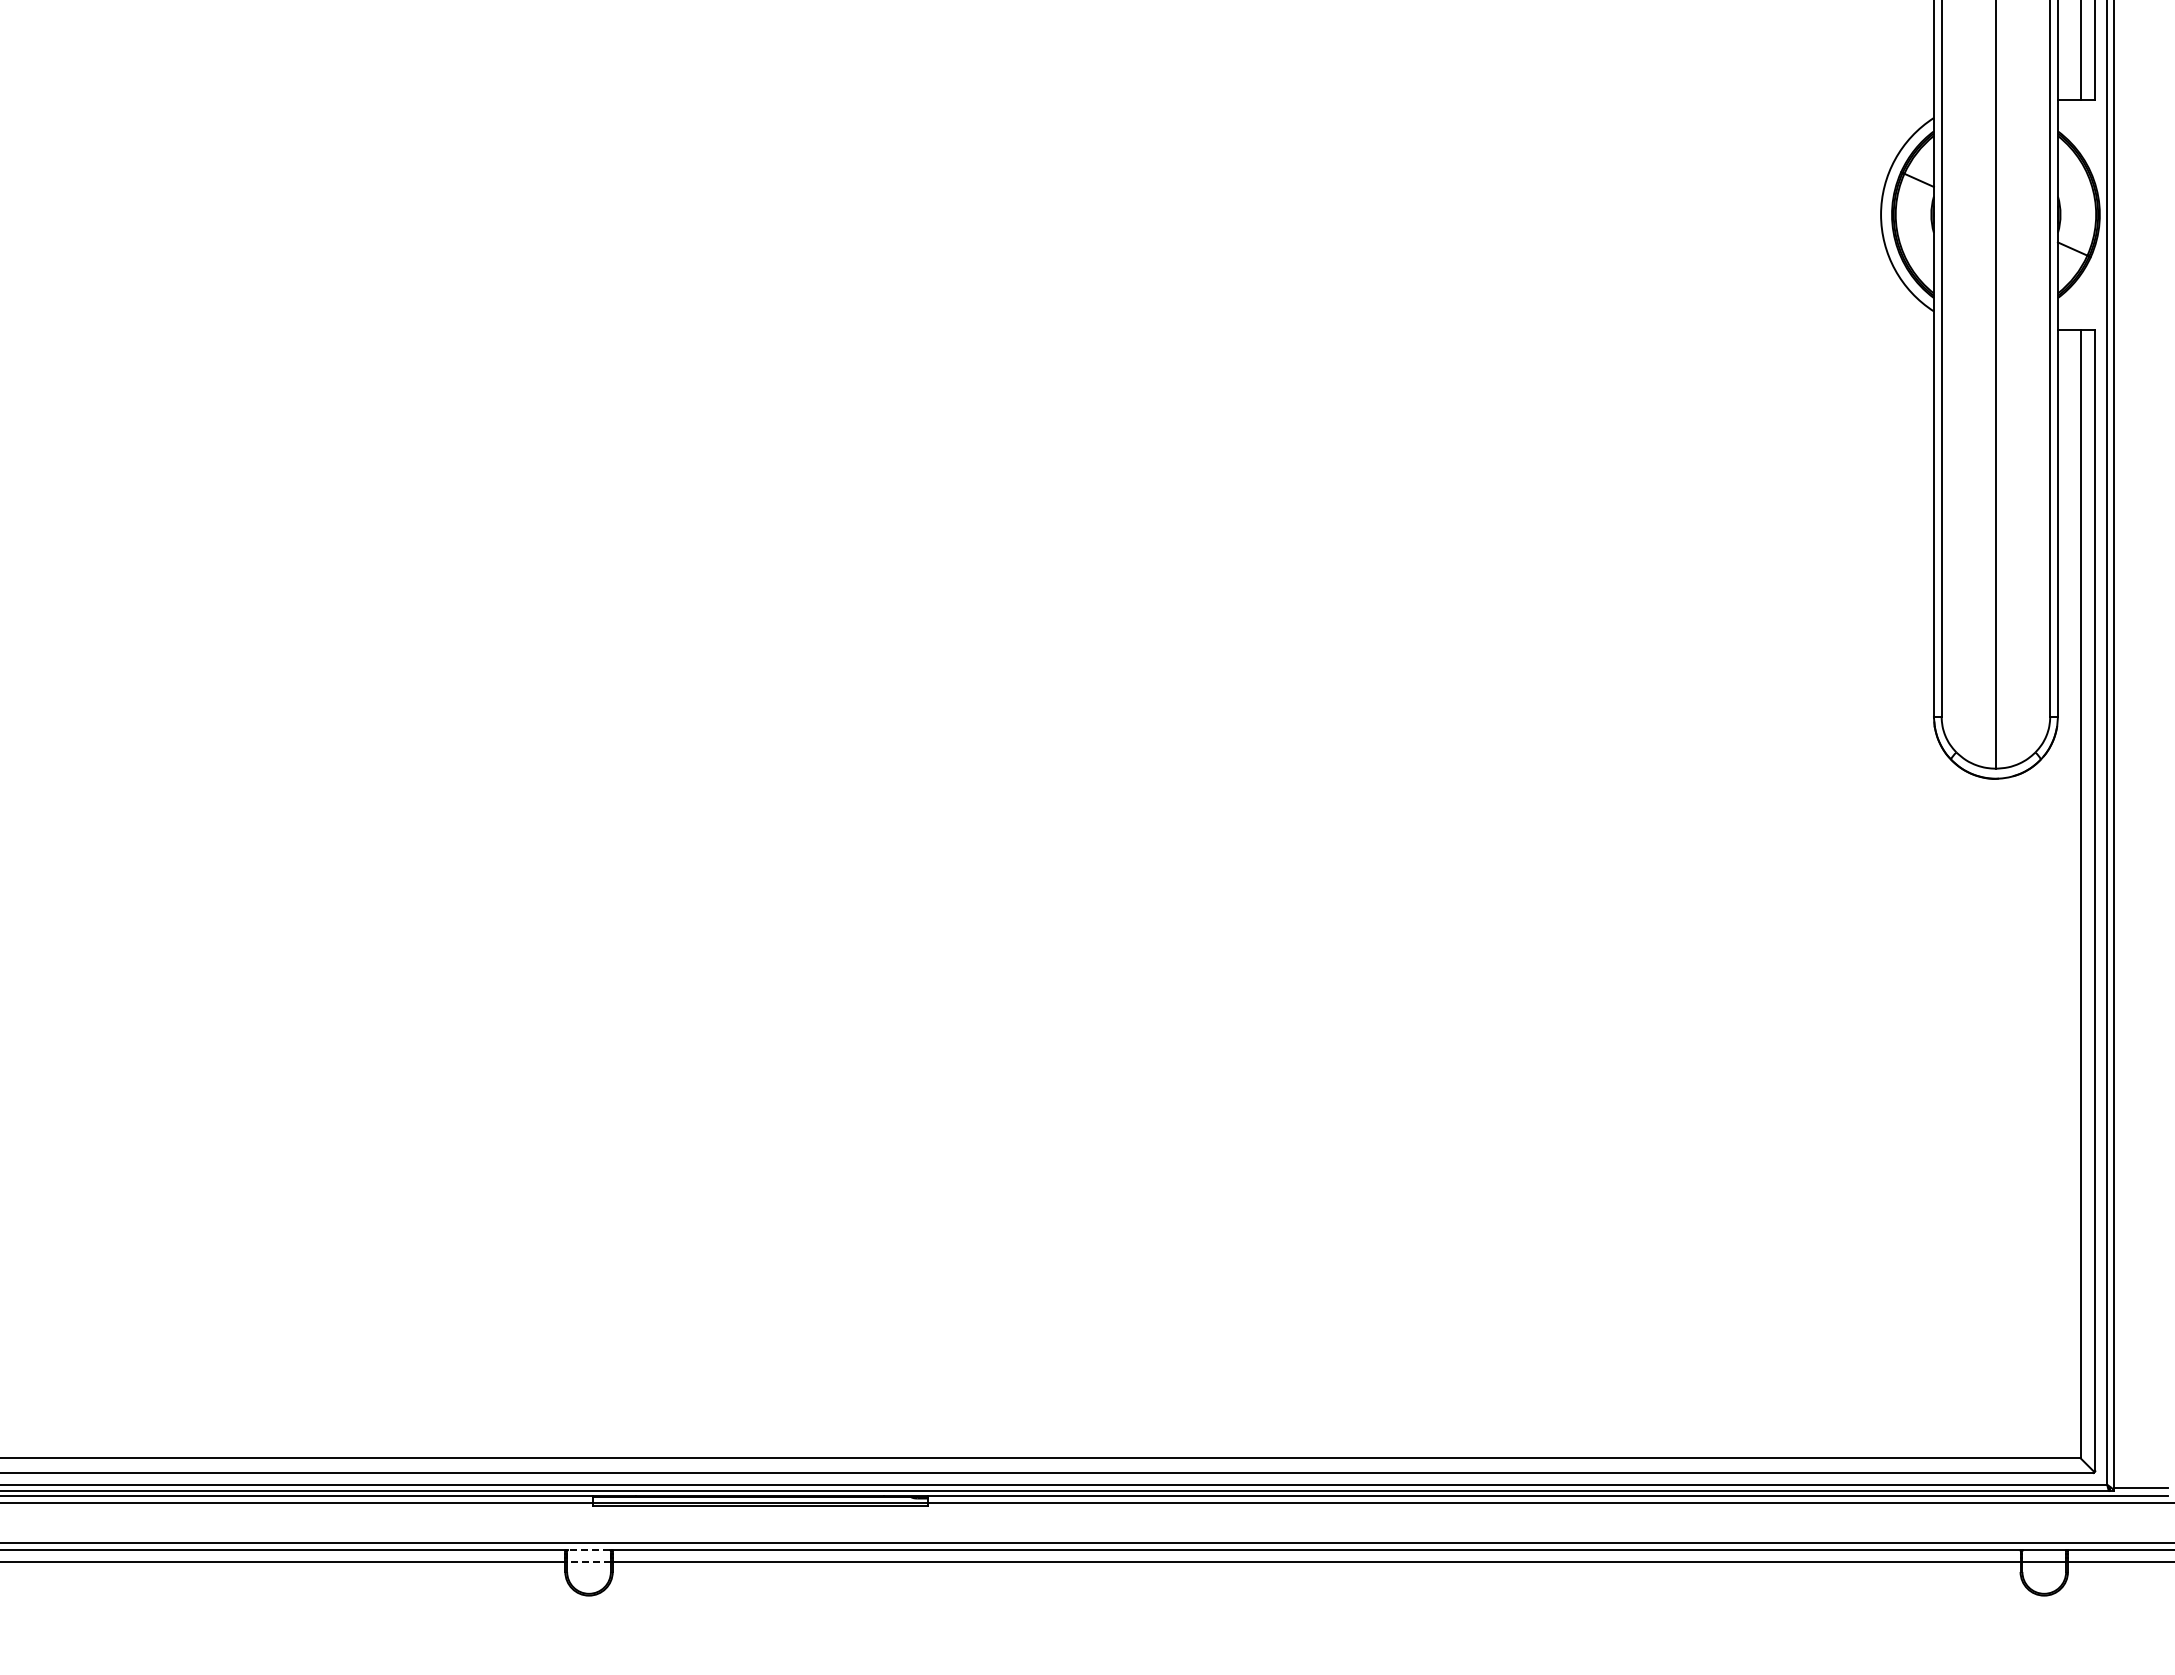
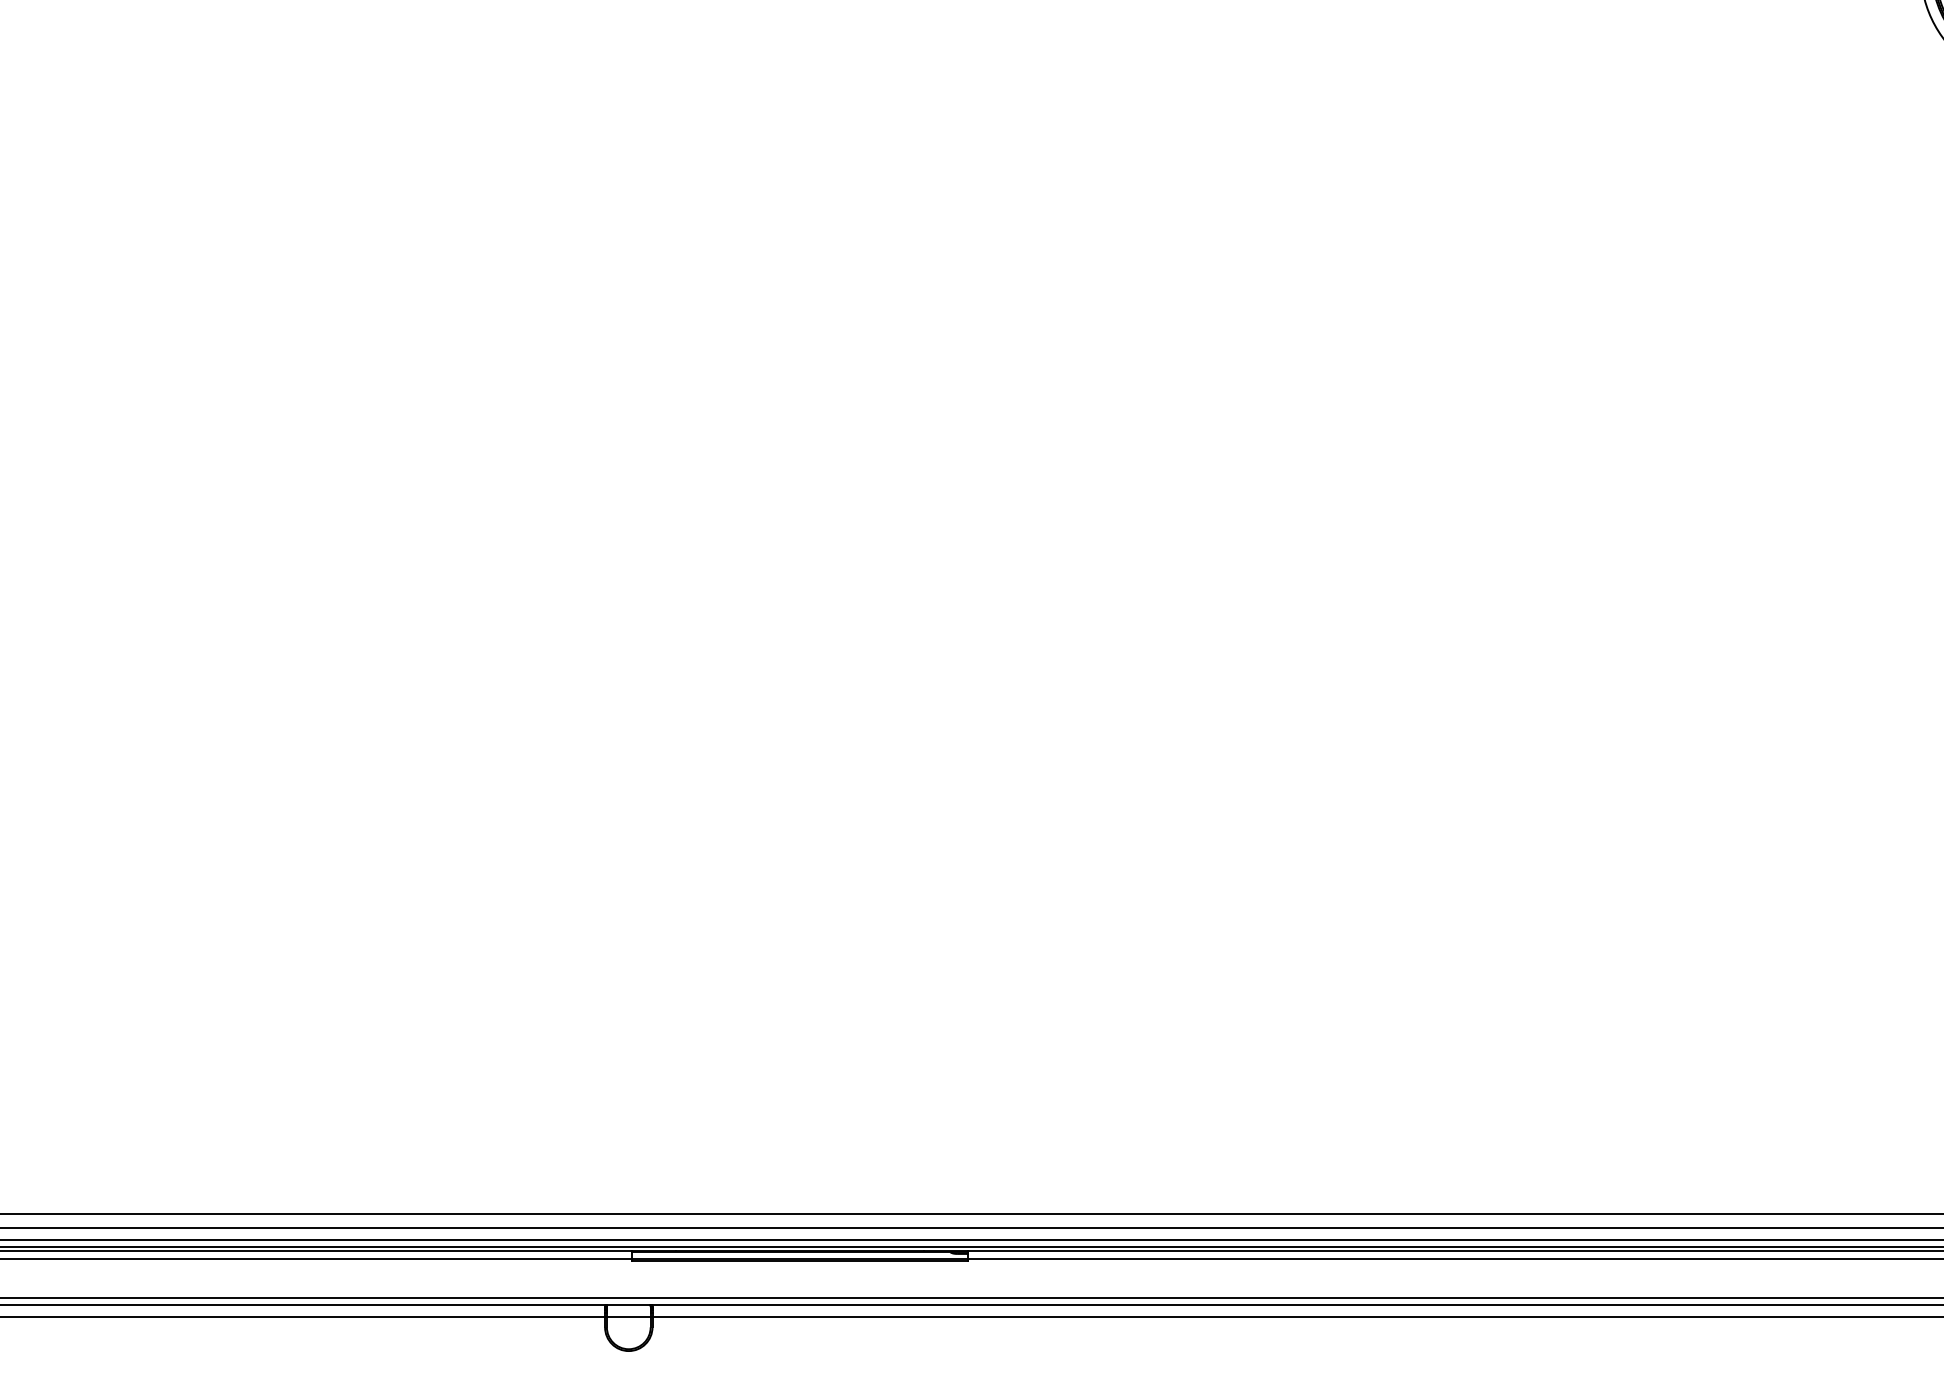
line: (588, 1549) -> (628, 1304), dashed -> solid
line: (589, 1561) -> (629, 1316), dashed -> solid

